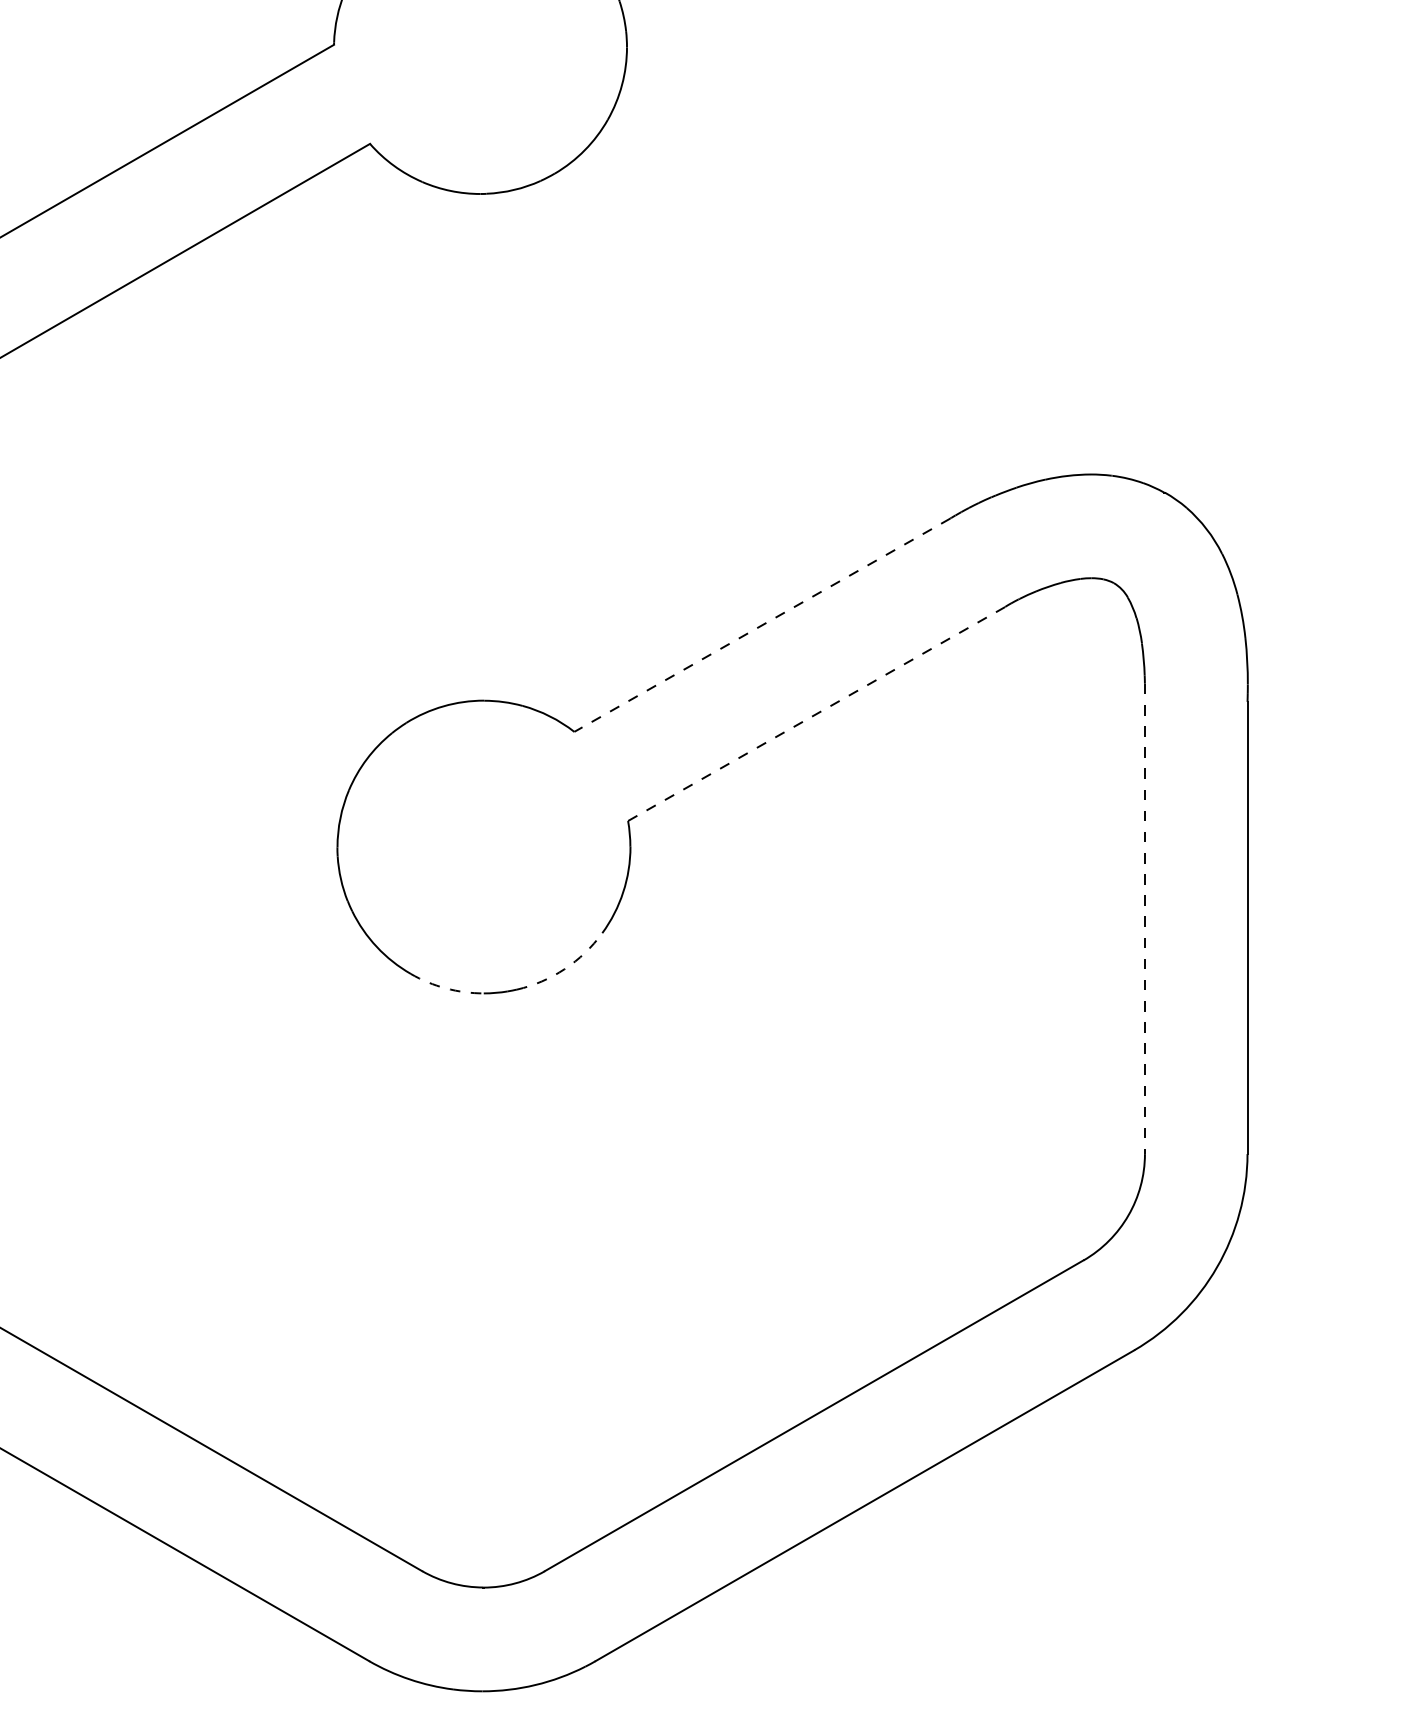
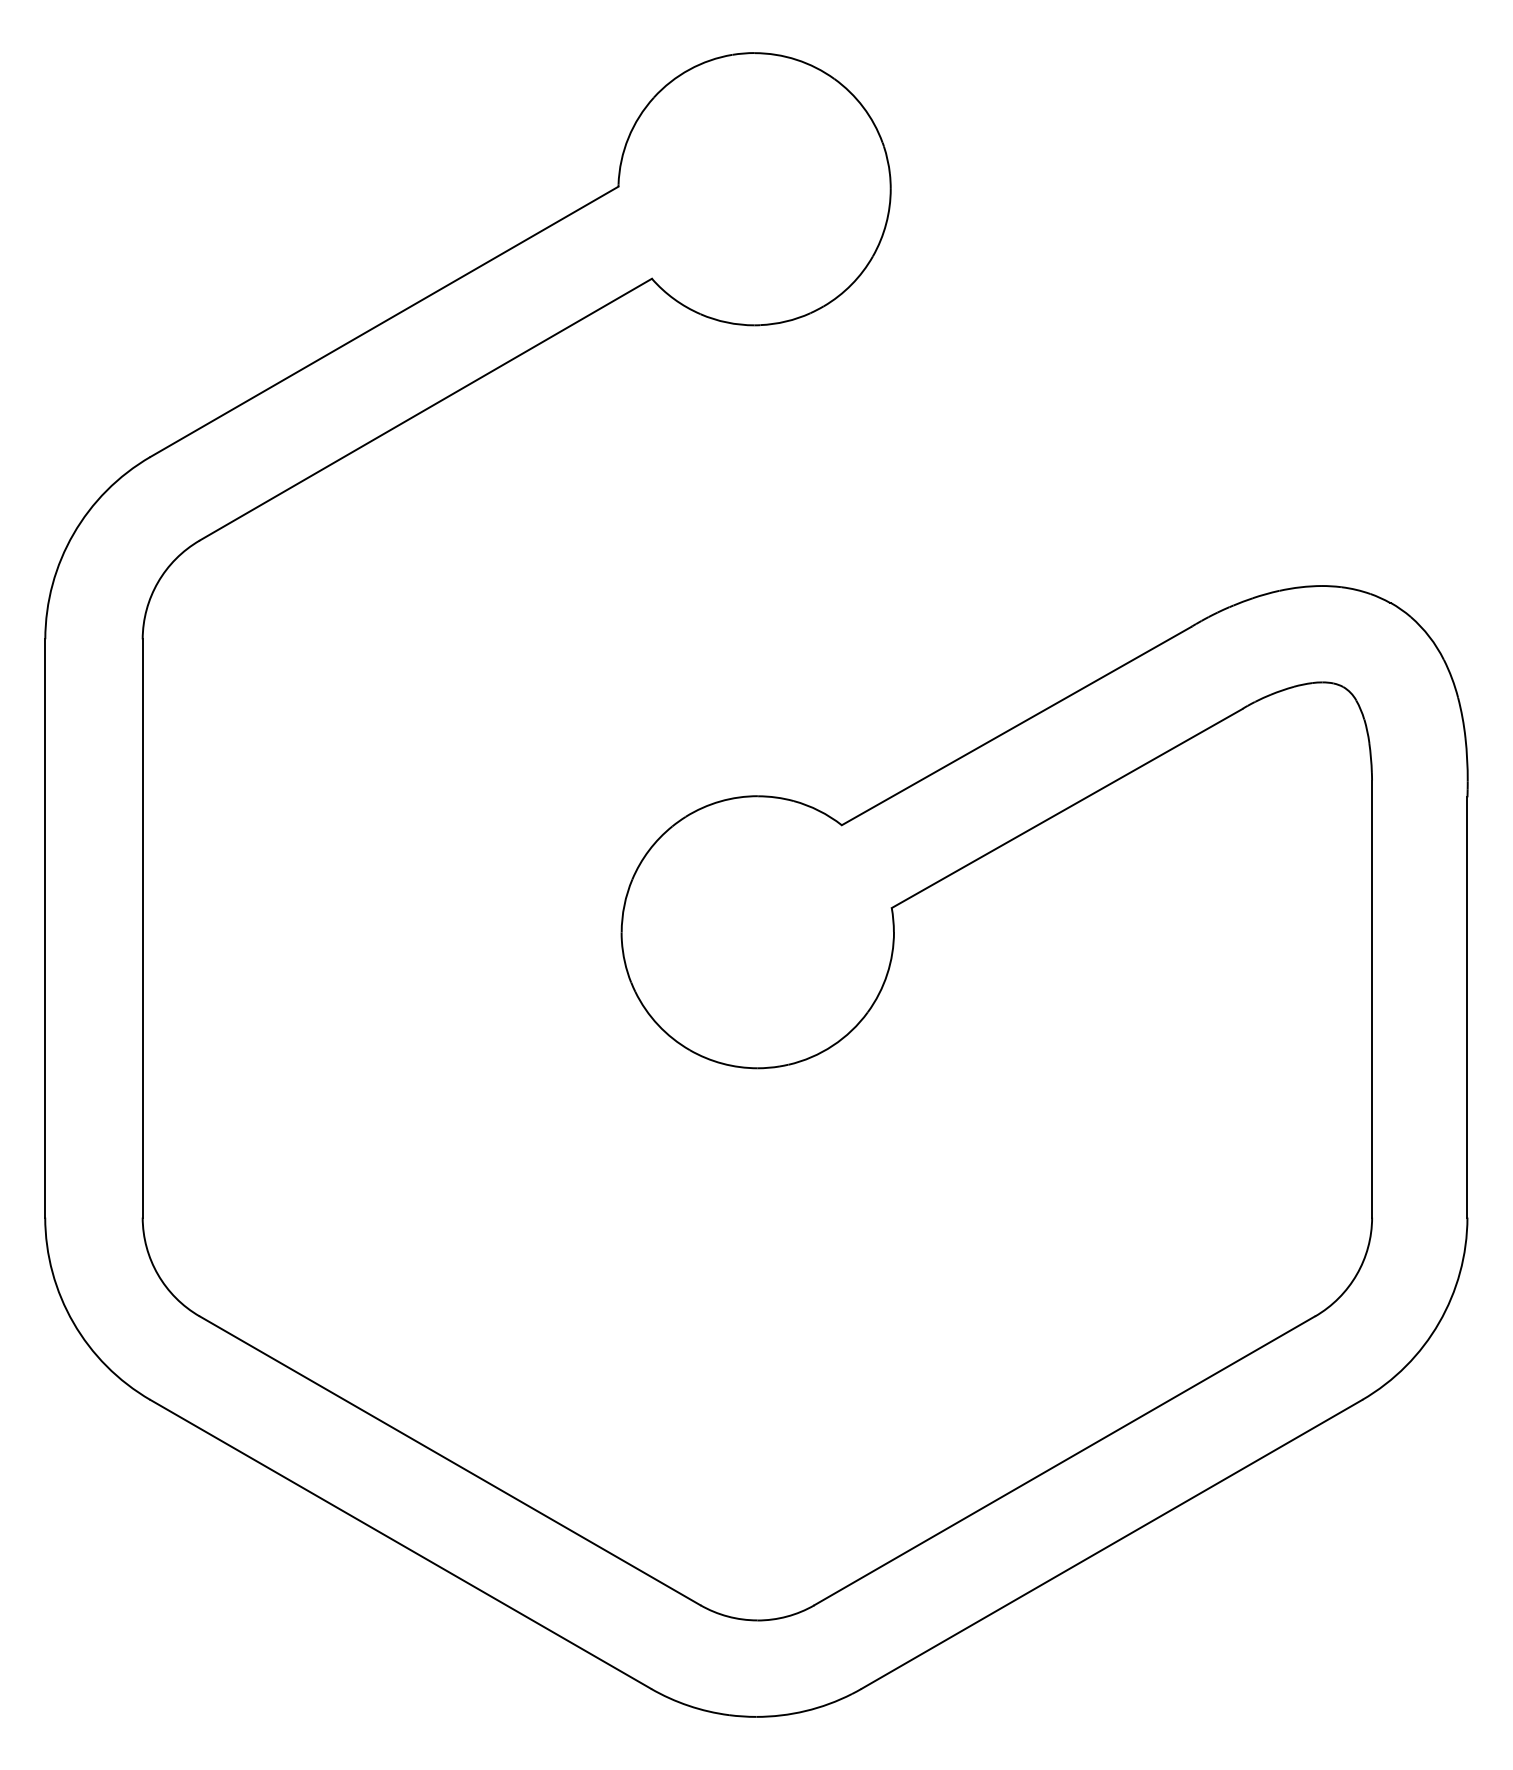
line: (762, 625) -> (1016, 726), dashed -> solid
line: (817, 713) -> (1067, 808), dashed -> solid
line: (1145, 919) -> (1372, 999), dashed -> solid
arc: (564, 968) -> (832, 1045), dashed -> solid
arc: (445, 988) -> (722, 1063), dashed -> solid

